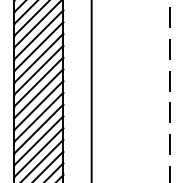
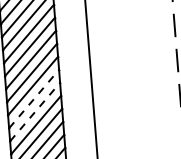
line: (38, 105) -> (33, 98), solid -> dashed
line: (38, 117) -> (34, 112), solid -> dashed

